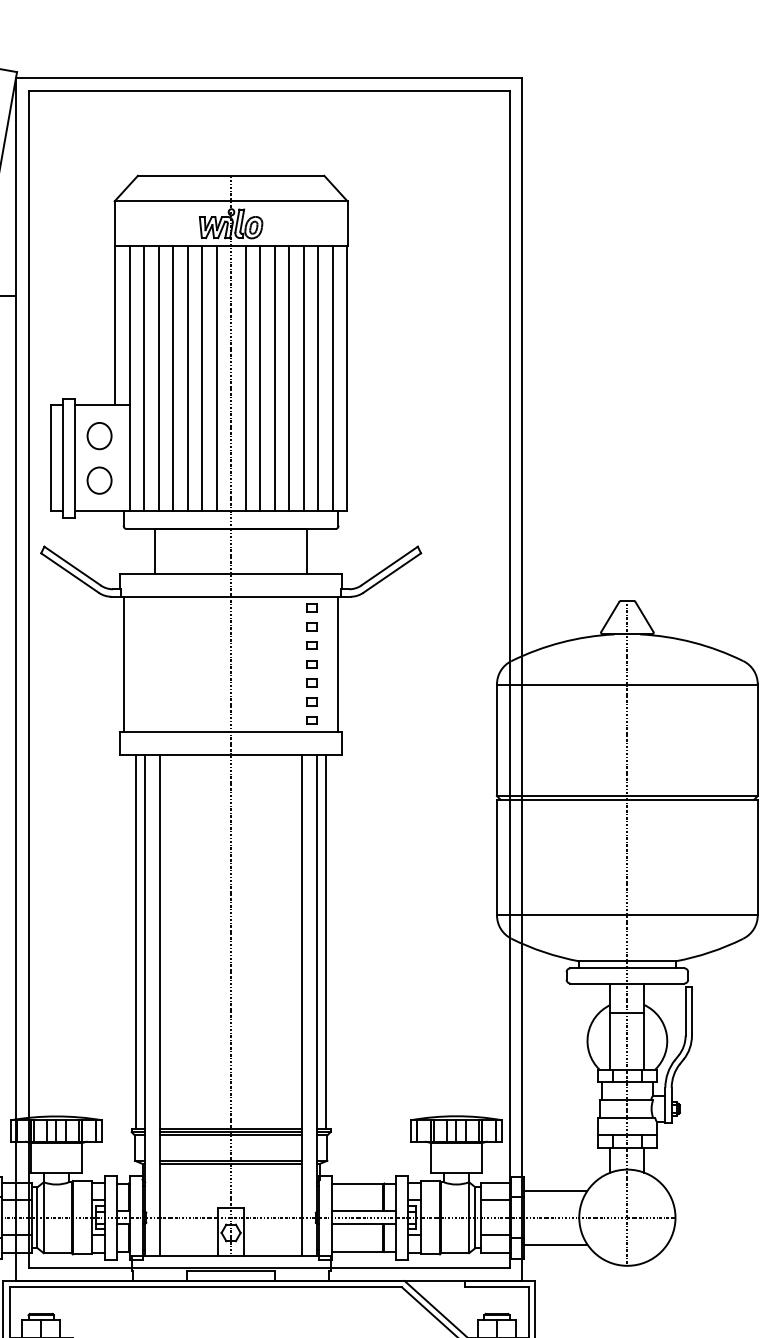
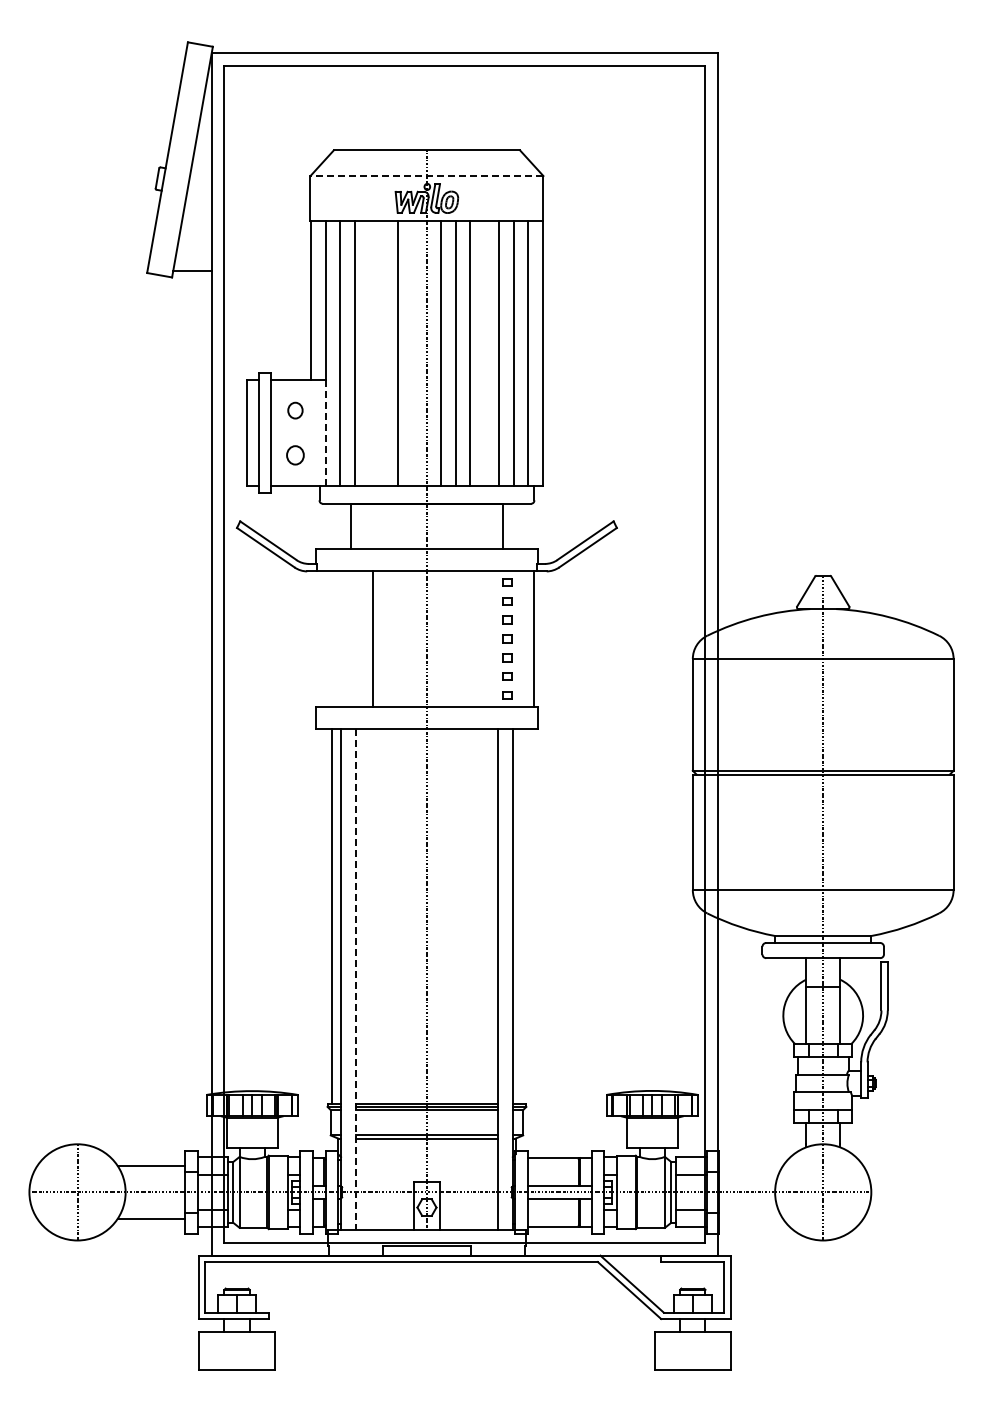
line: (230, 201) -> (426, 176), solid -> dashed
line: (172, 378) -> (368, 353), removed
line: (187, 378) -> (383, 353), removed
line: (216, 378) -> (412, 353), removed
line: (288, 378) -> (484, 353), removed
part: (99, 435) -> (295, 410), size x0.6
line: (129, 458) -> (325, 433), solid -> dashed
part: (99, 480) -> (295, 455), size x0.7
line: (124, 663) -> (373, 638), moved
line: (325, 941) -> (521, 916), removed
line: (160, 1004) -> (356, 979), solid -> dashed
line: (555, 1190) -> (751, 1165), removed
line: (555, 1244) -> (751, 1219), removed

